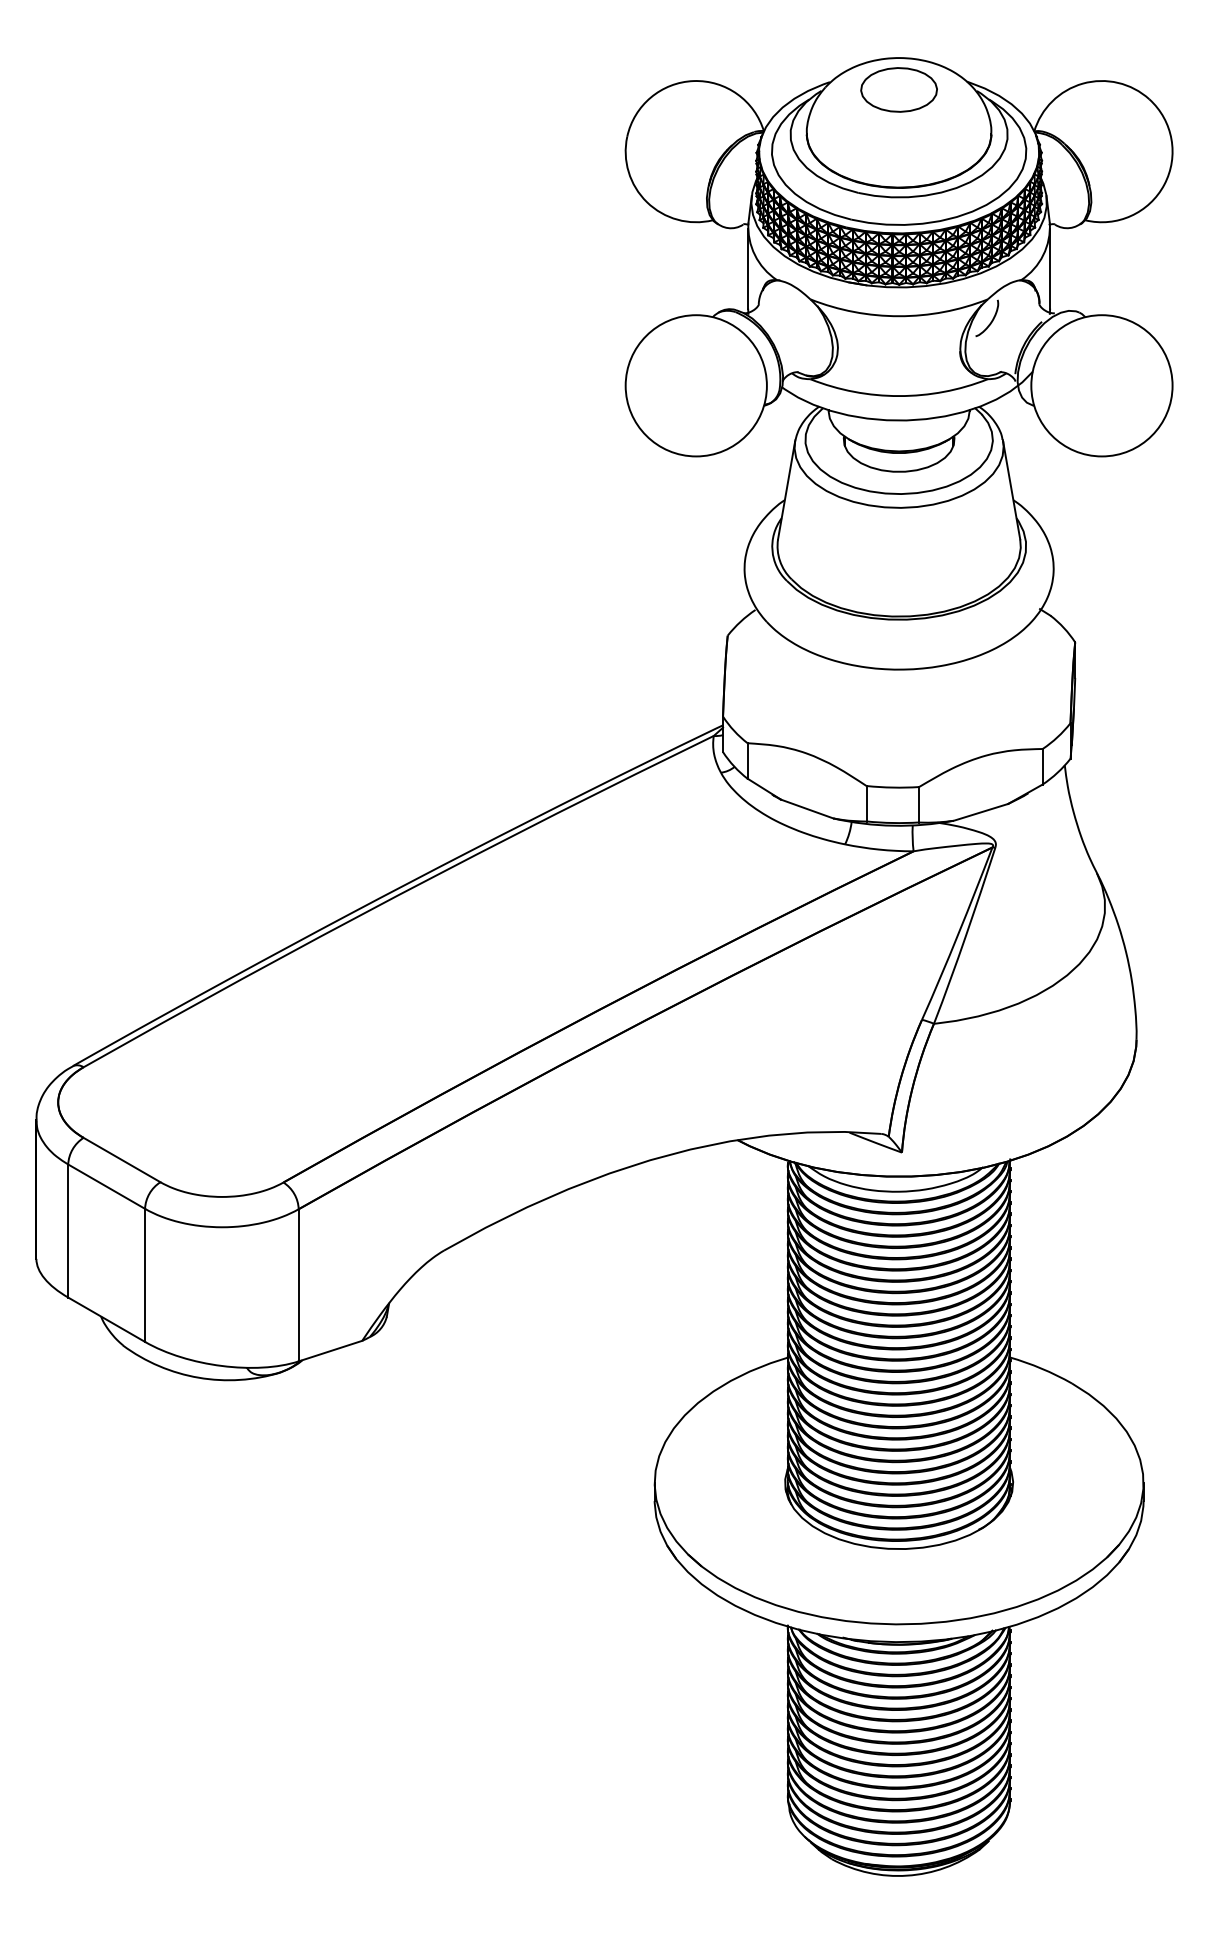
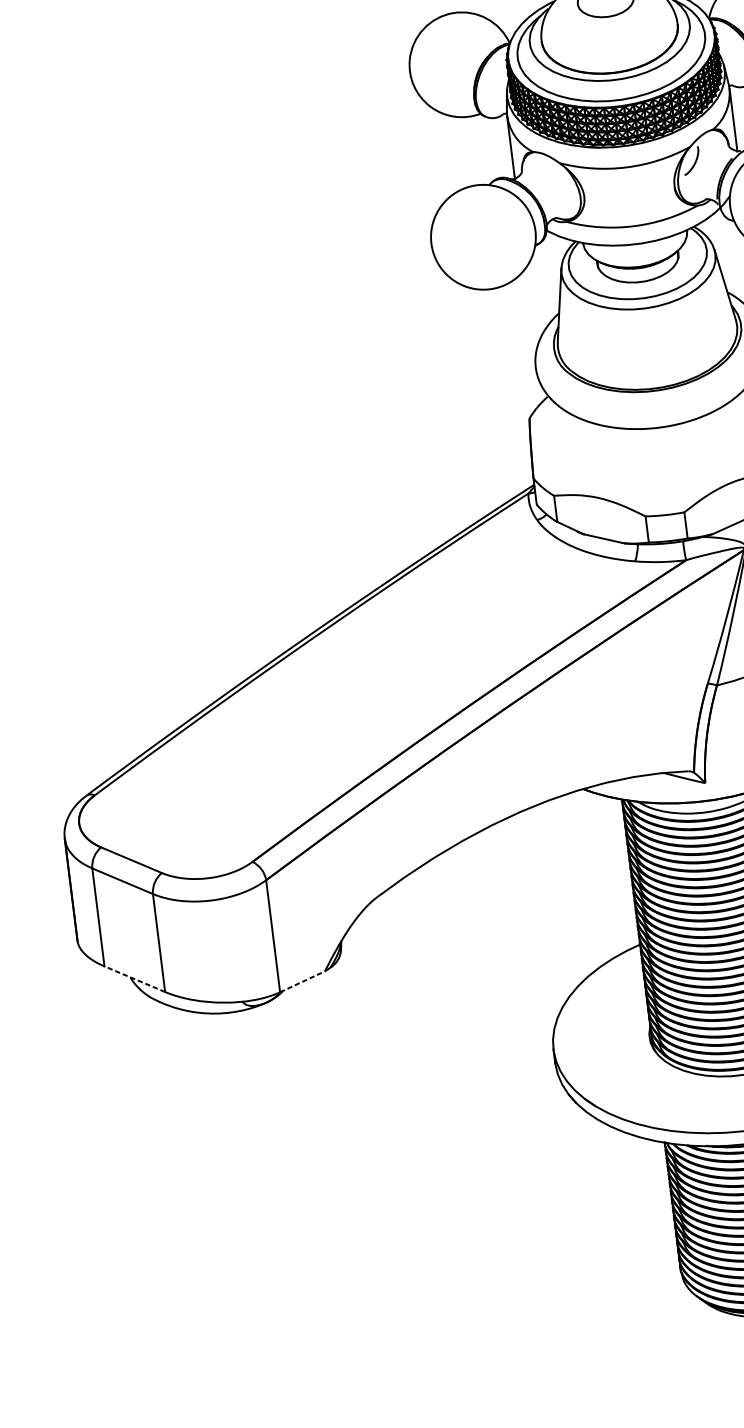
line: (106, 1319) -> (134, 979), solid -> dashed
line: (330, 1350) -> (302, 981), solid -> dashed

